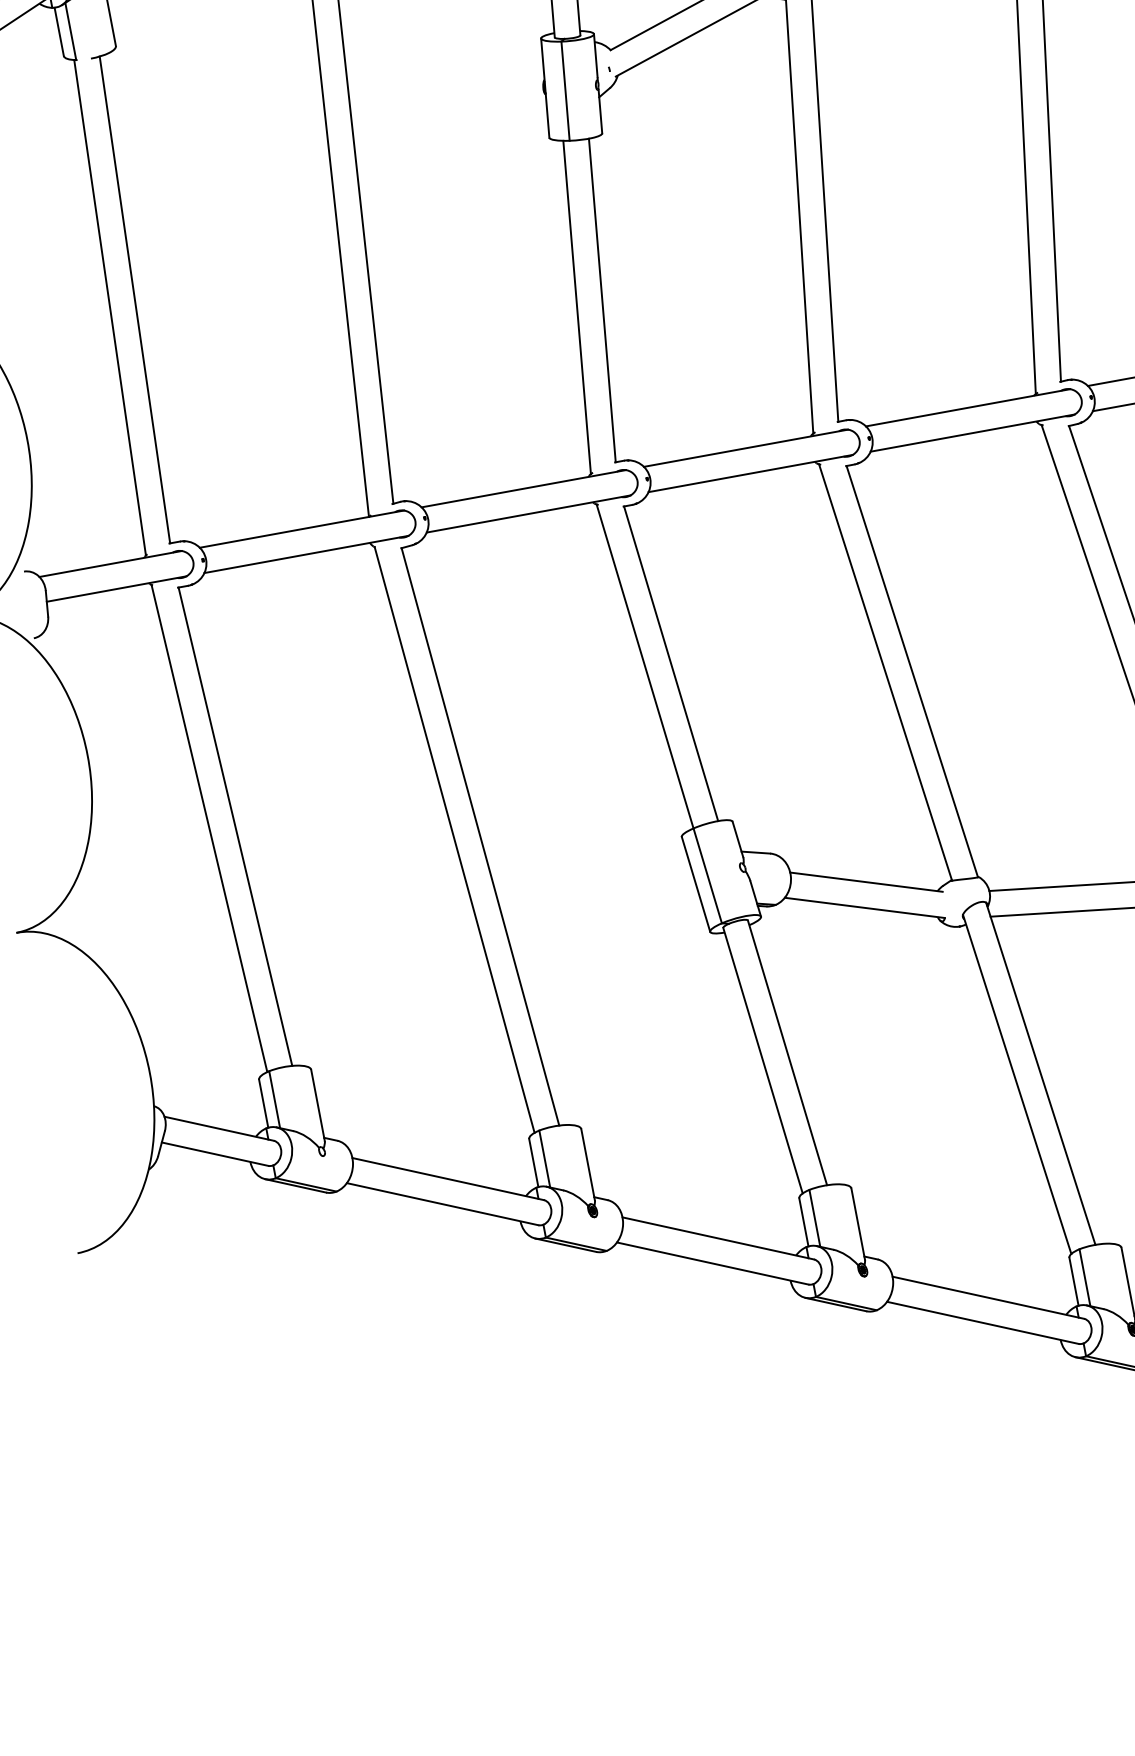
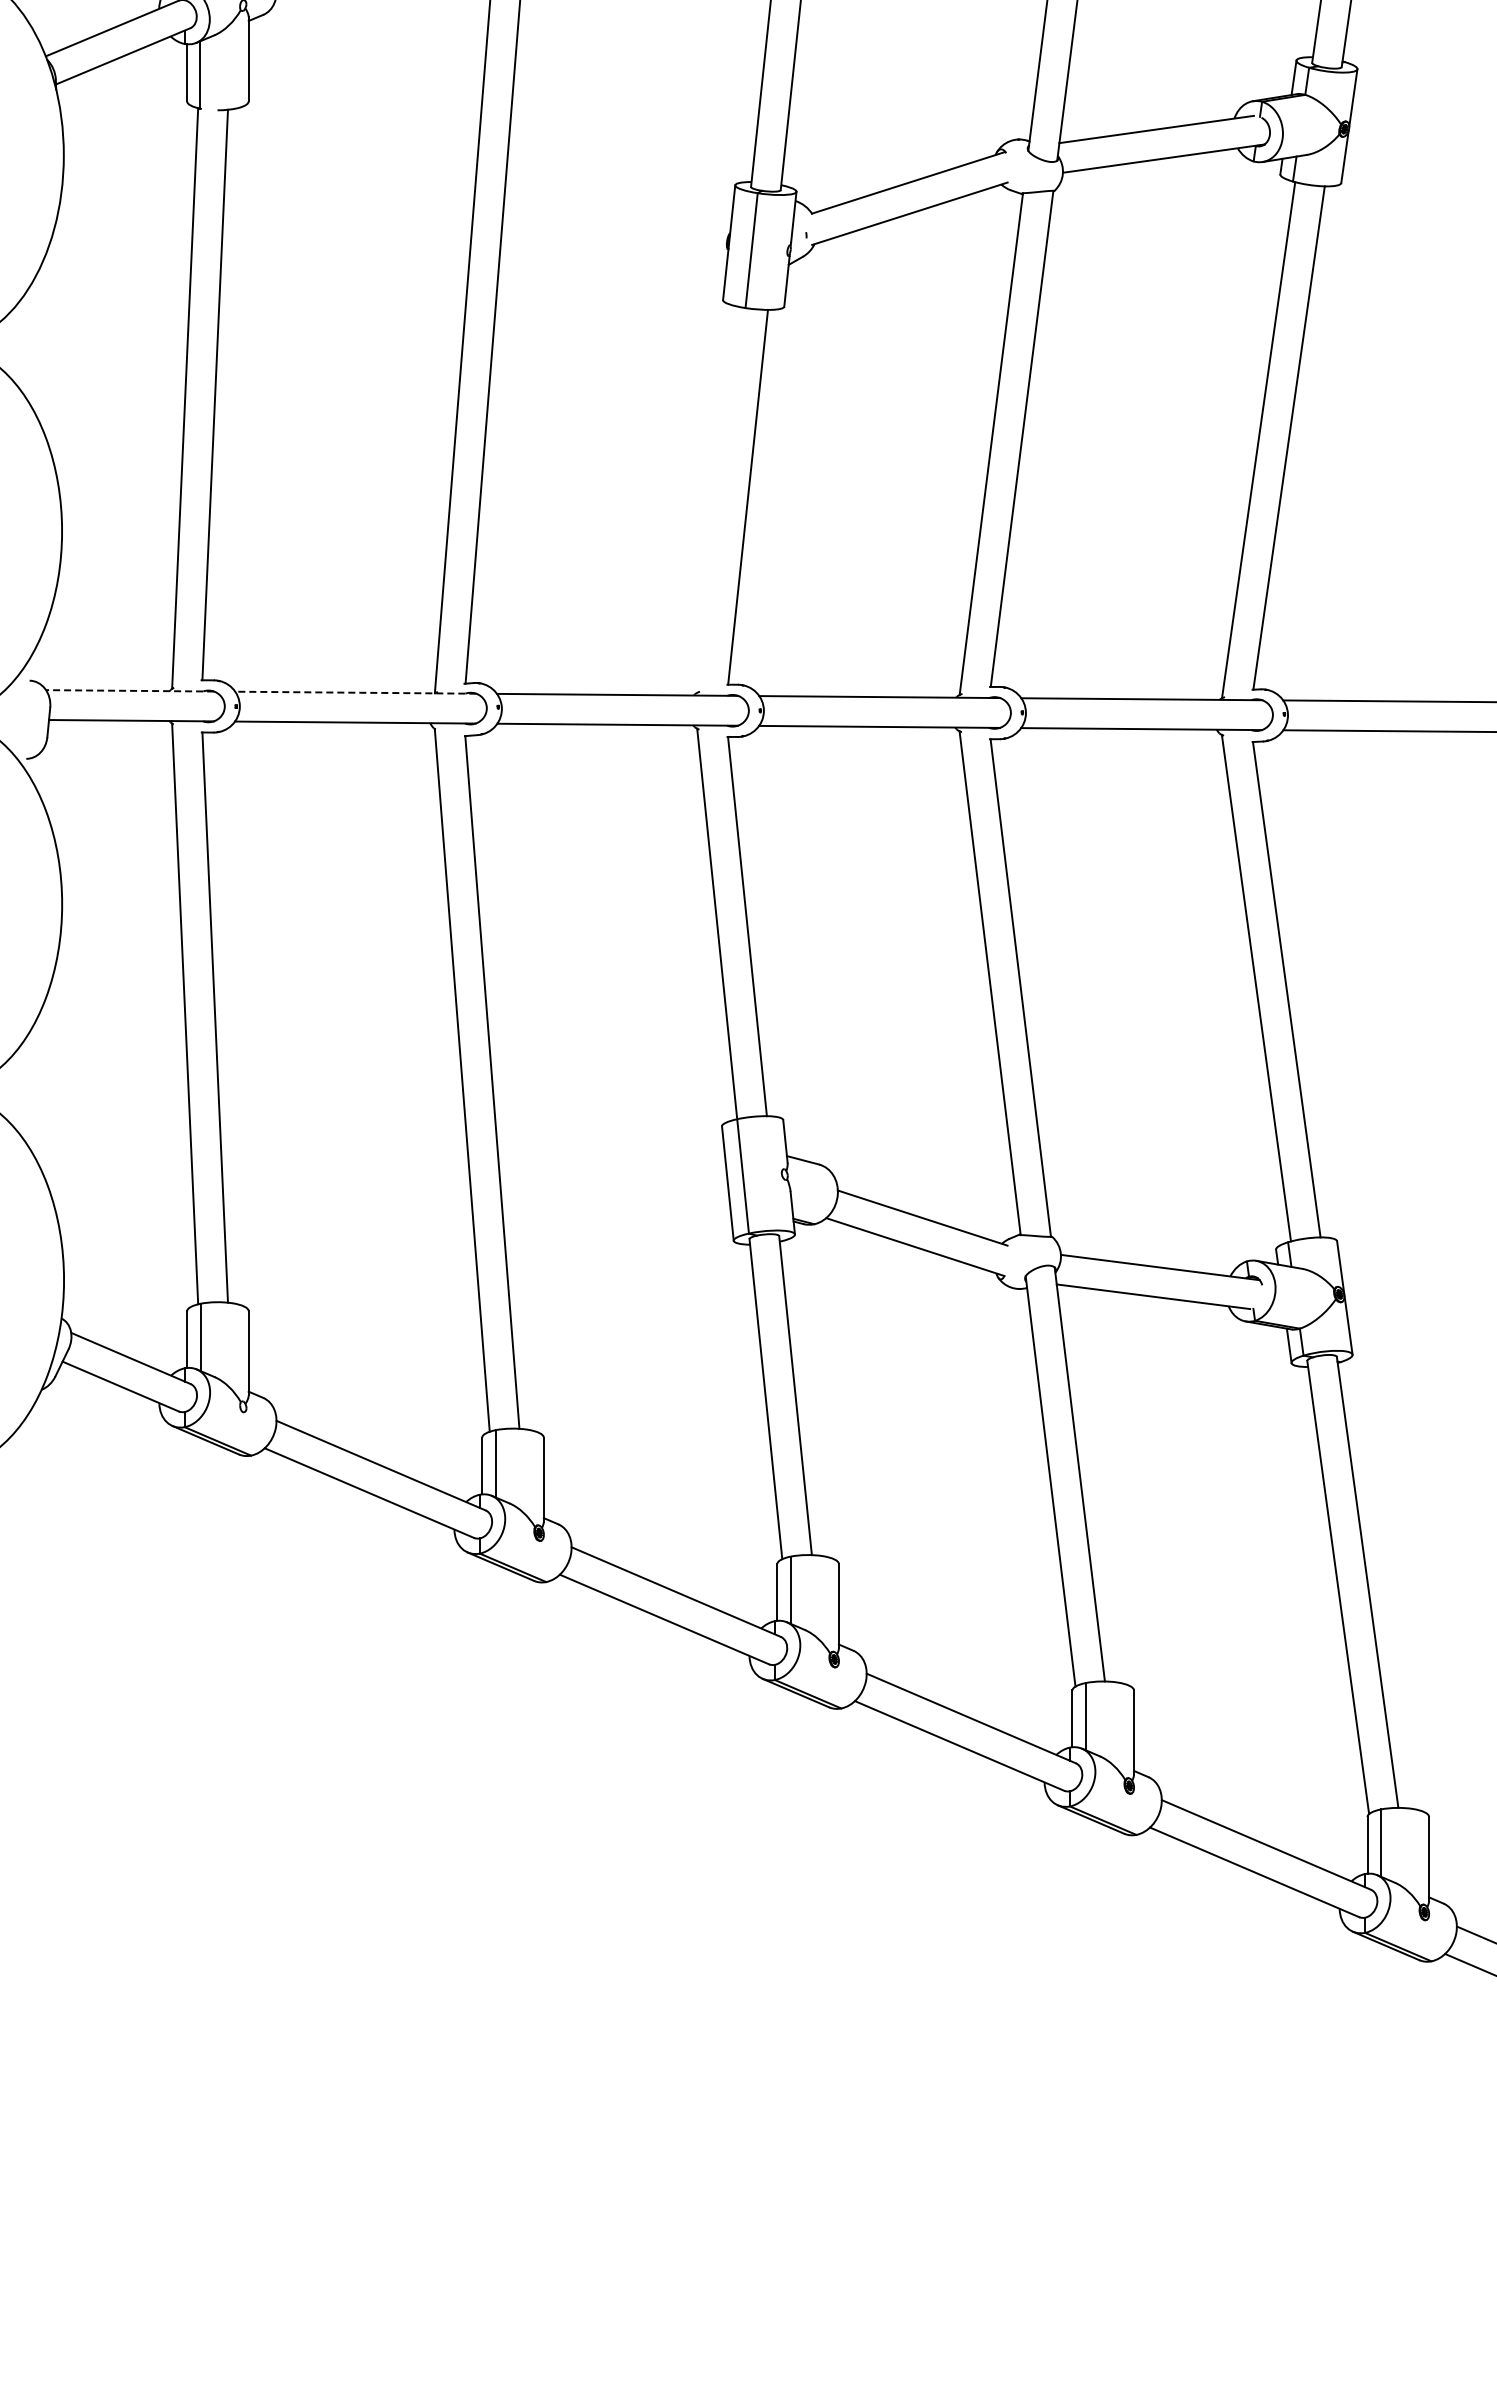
line: (576, 307) -> (717, 499), removed
line: (301, 529) -> (355, 692), solid -> dashed
line: (110, 563) -> (129, 690), solid -> dashed

